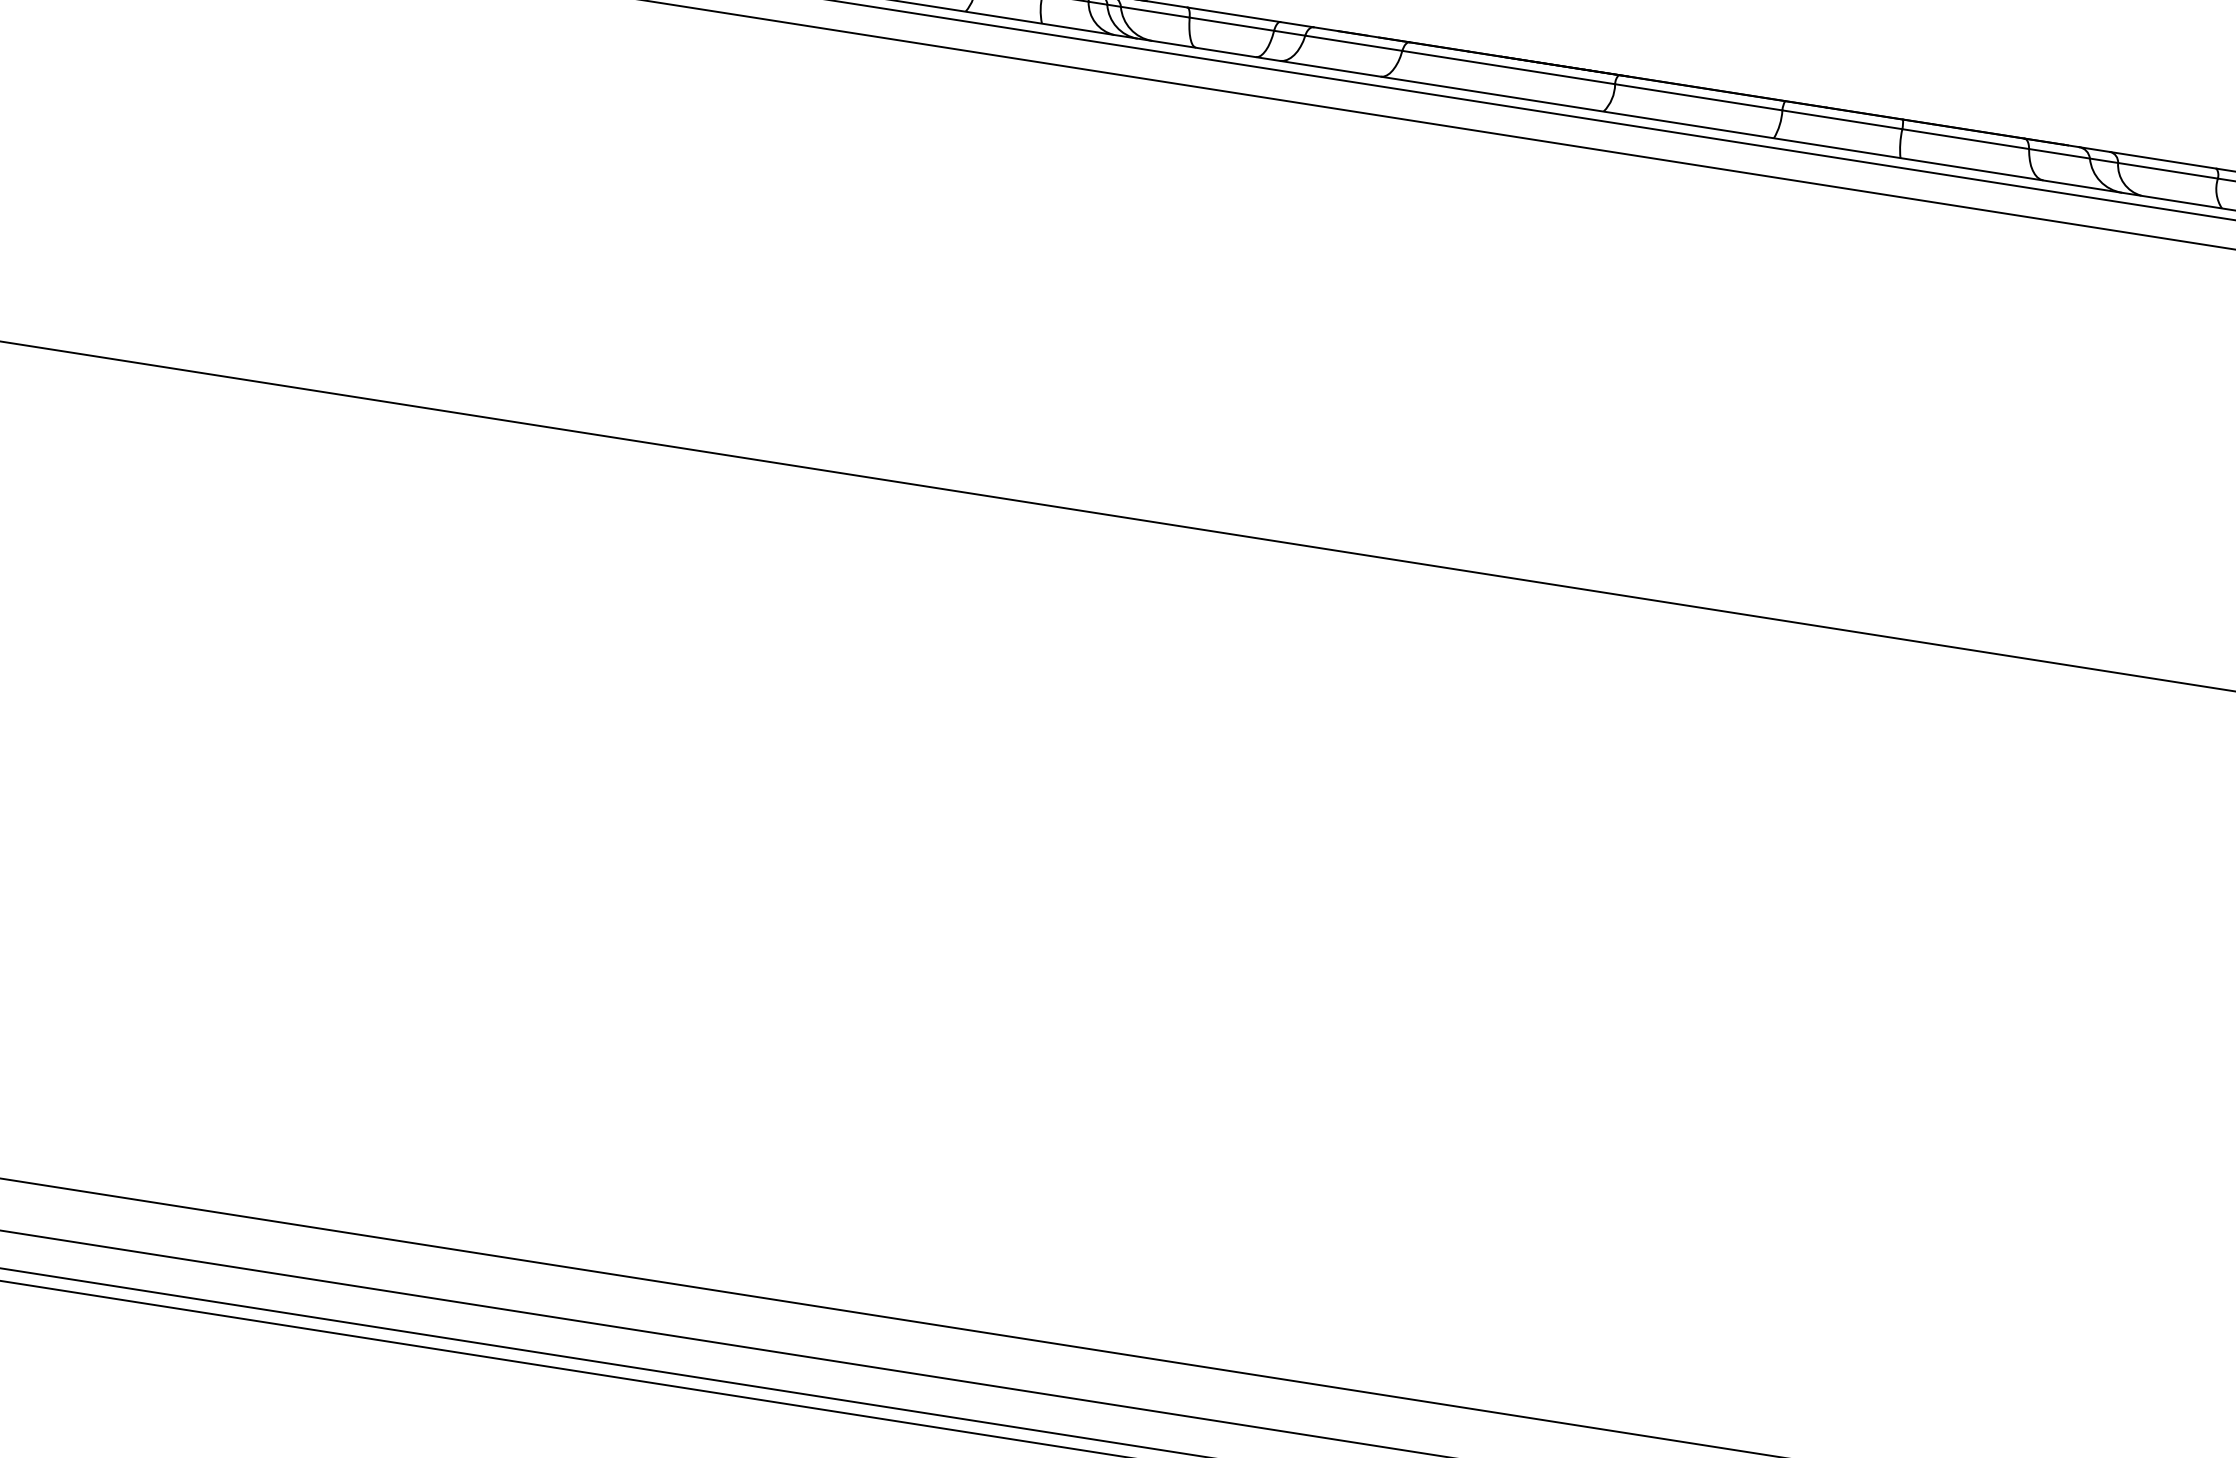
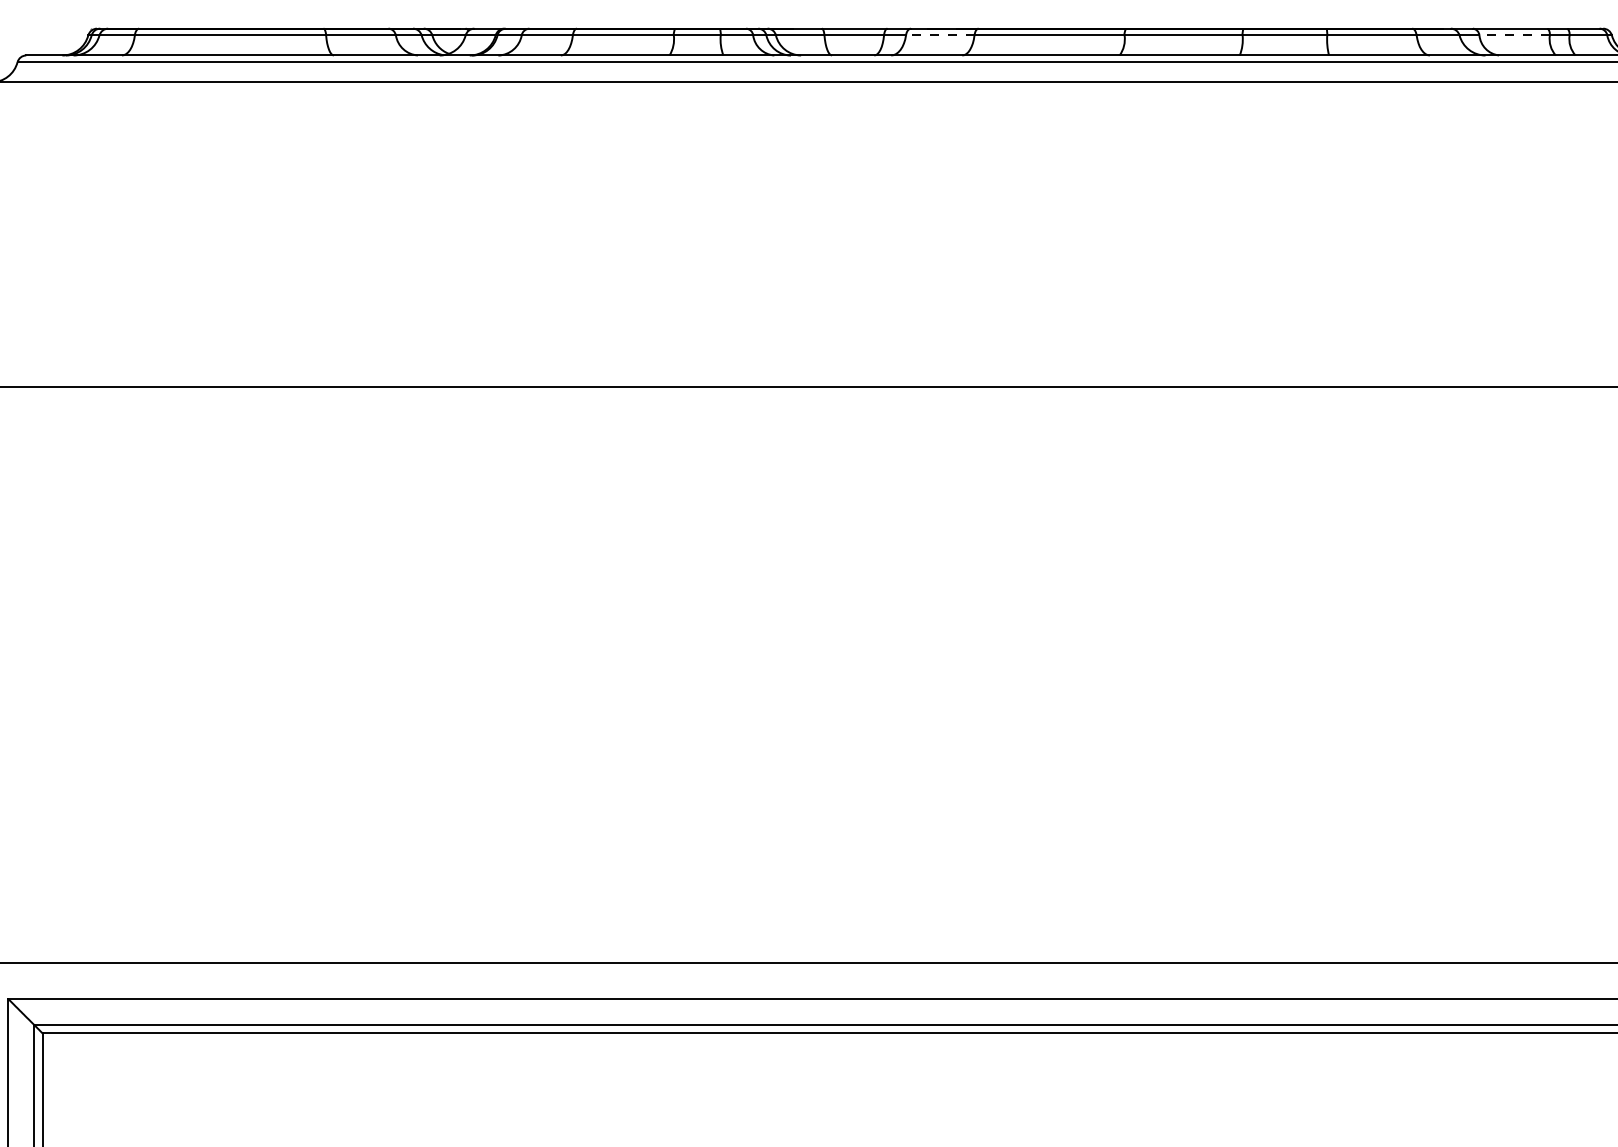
line: (1352, 43) -> (939, 35), solid -> dashed
line: (2167, 170) -> (1514, 35), solid -> dashed

